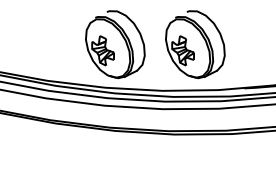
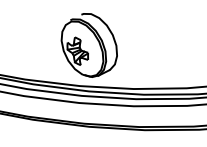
part: (195, 44) -> (164, 45), removed

